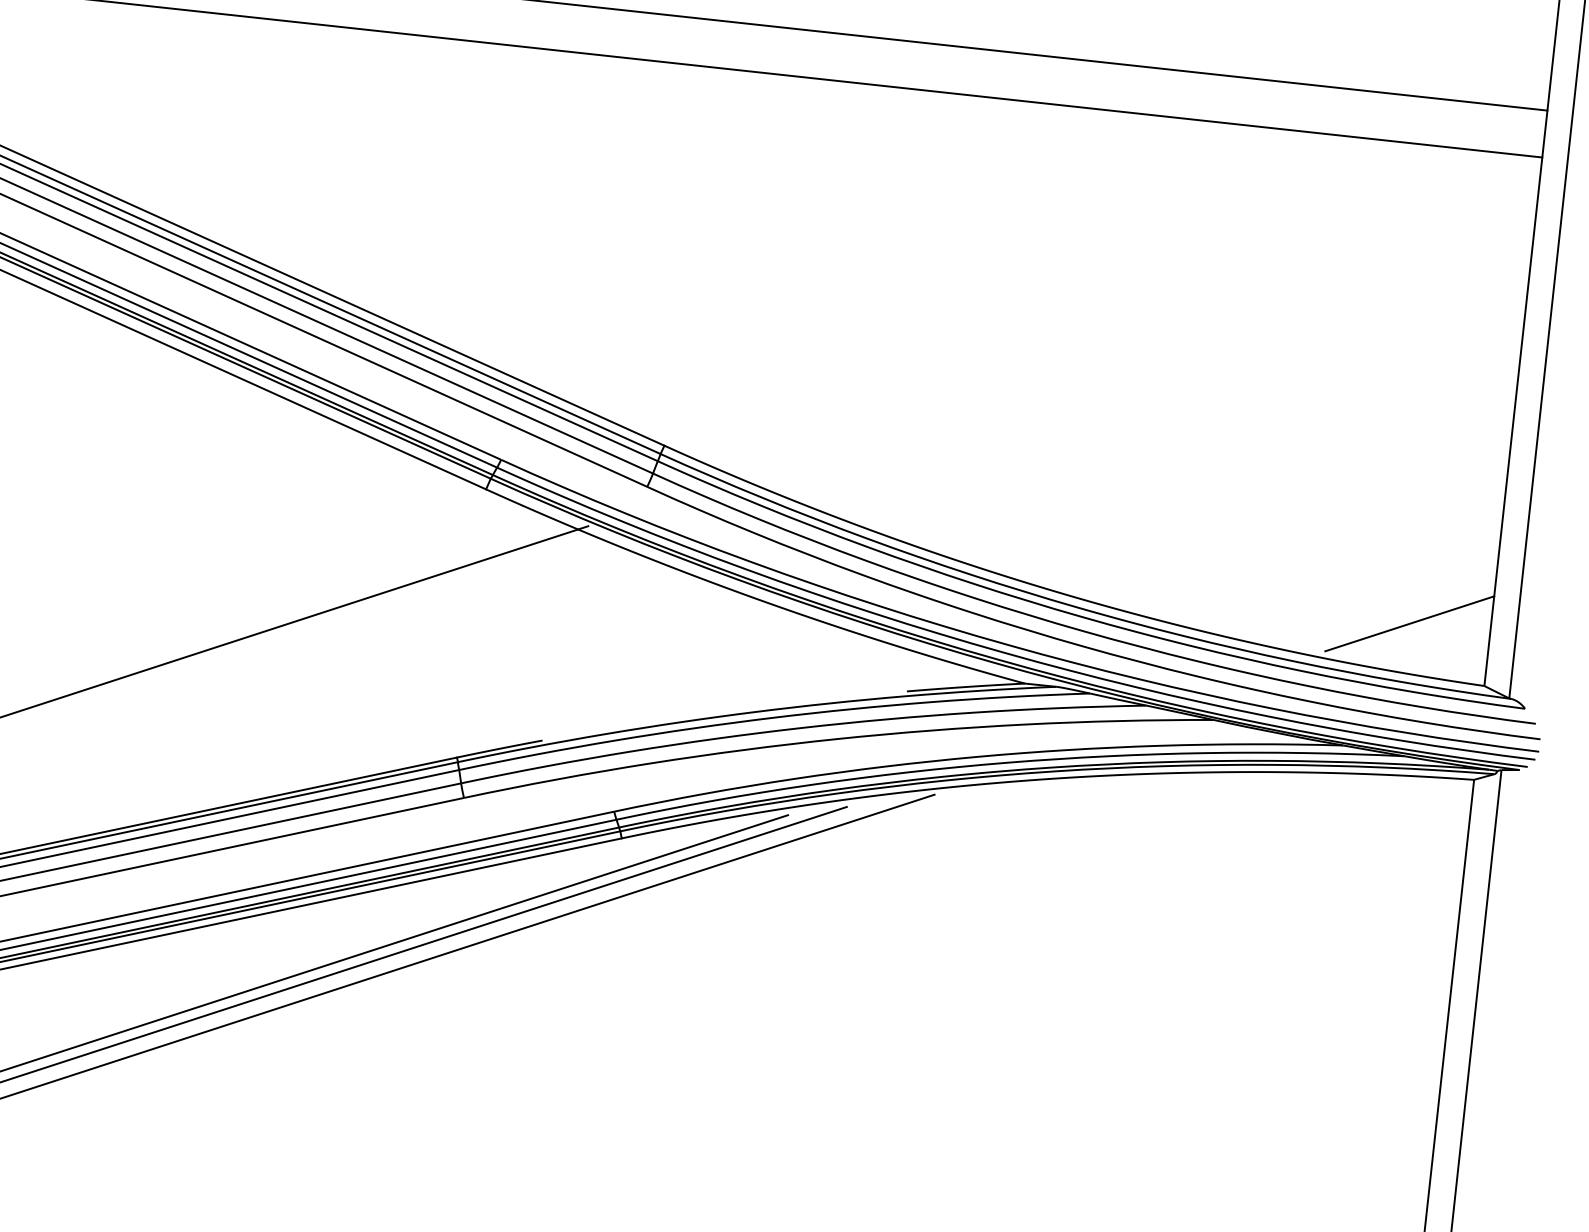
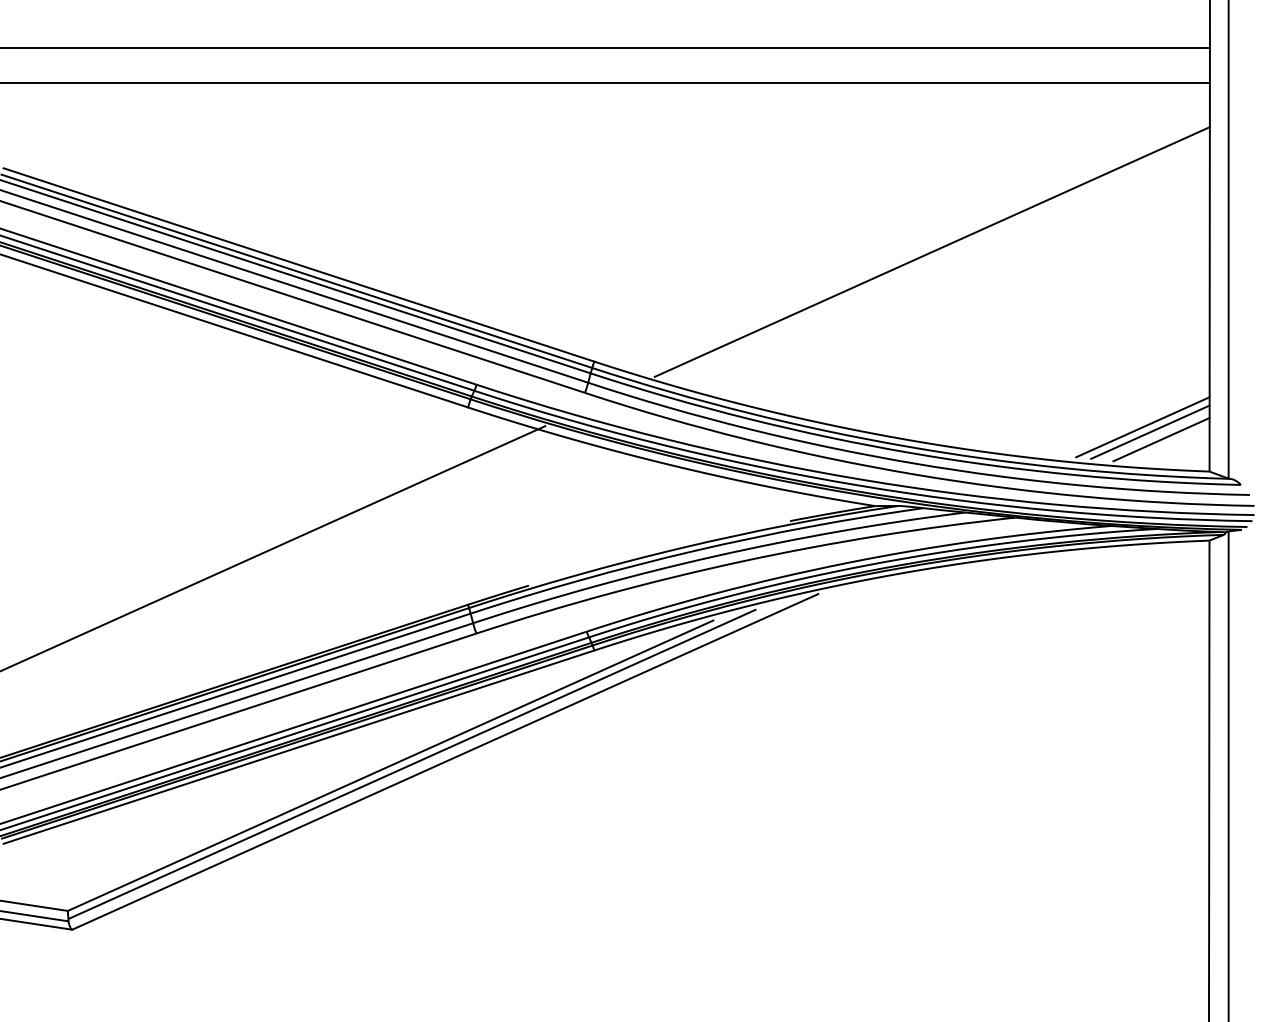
line: (1138, 345) -> (931, 251), added
line: (1399, 616) -> (1142, 427), added
line: (1423, 635) -> (1161, 439), added

